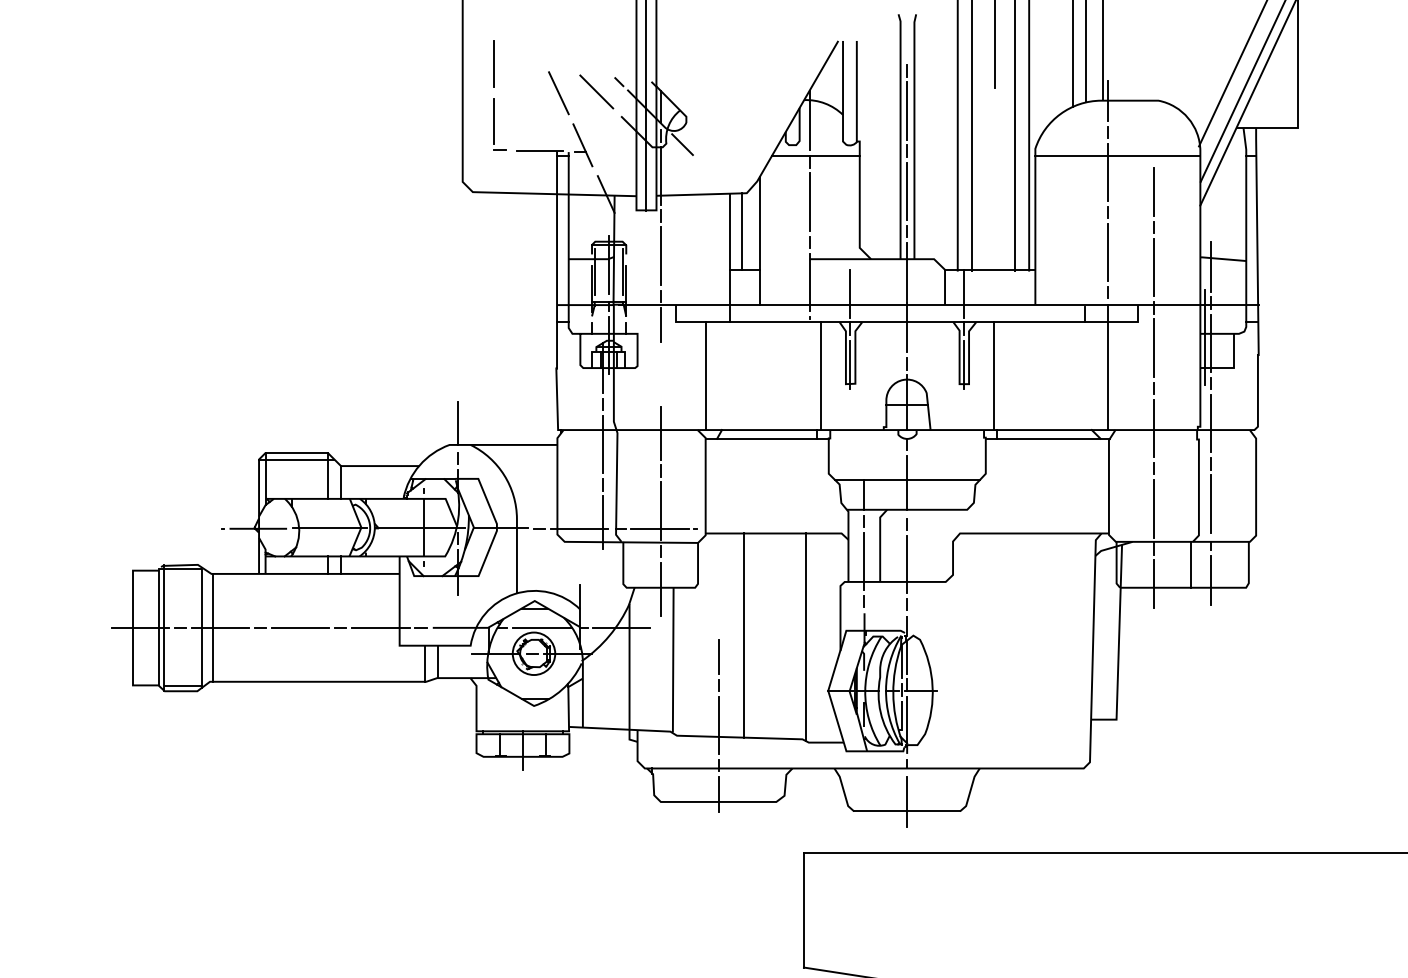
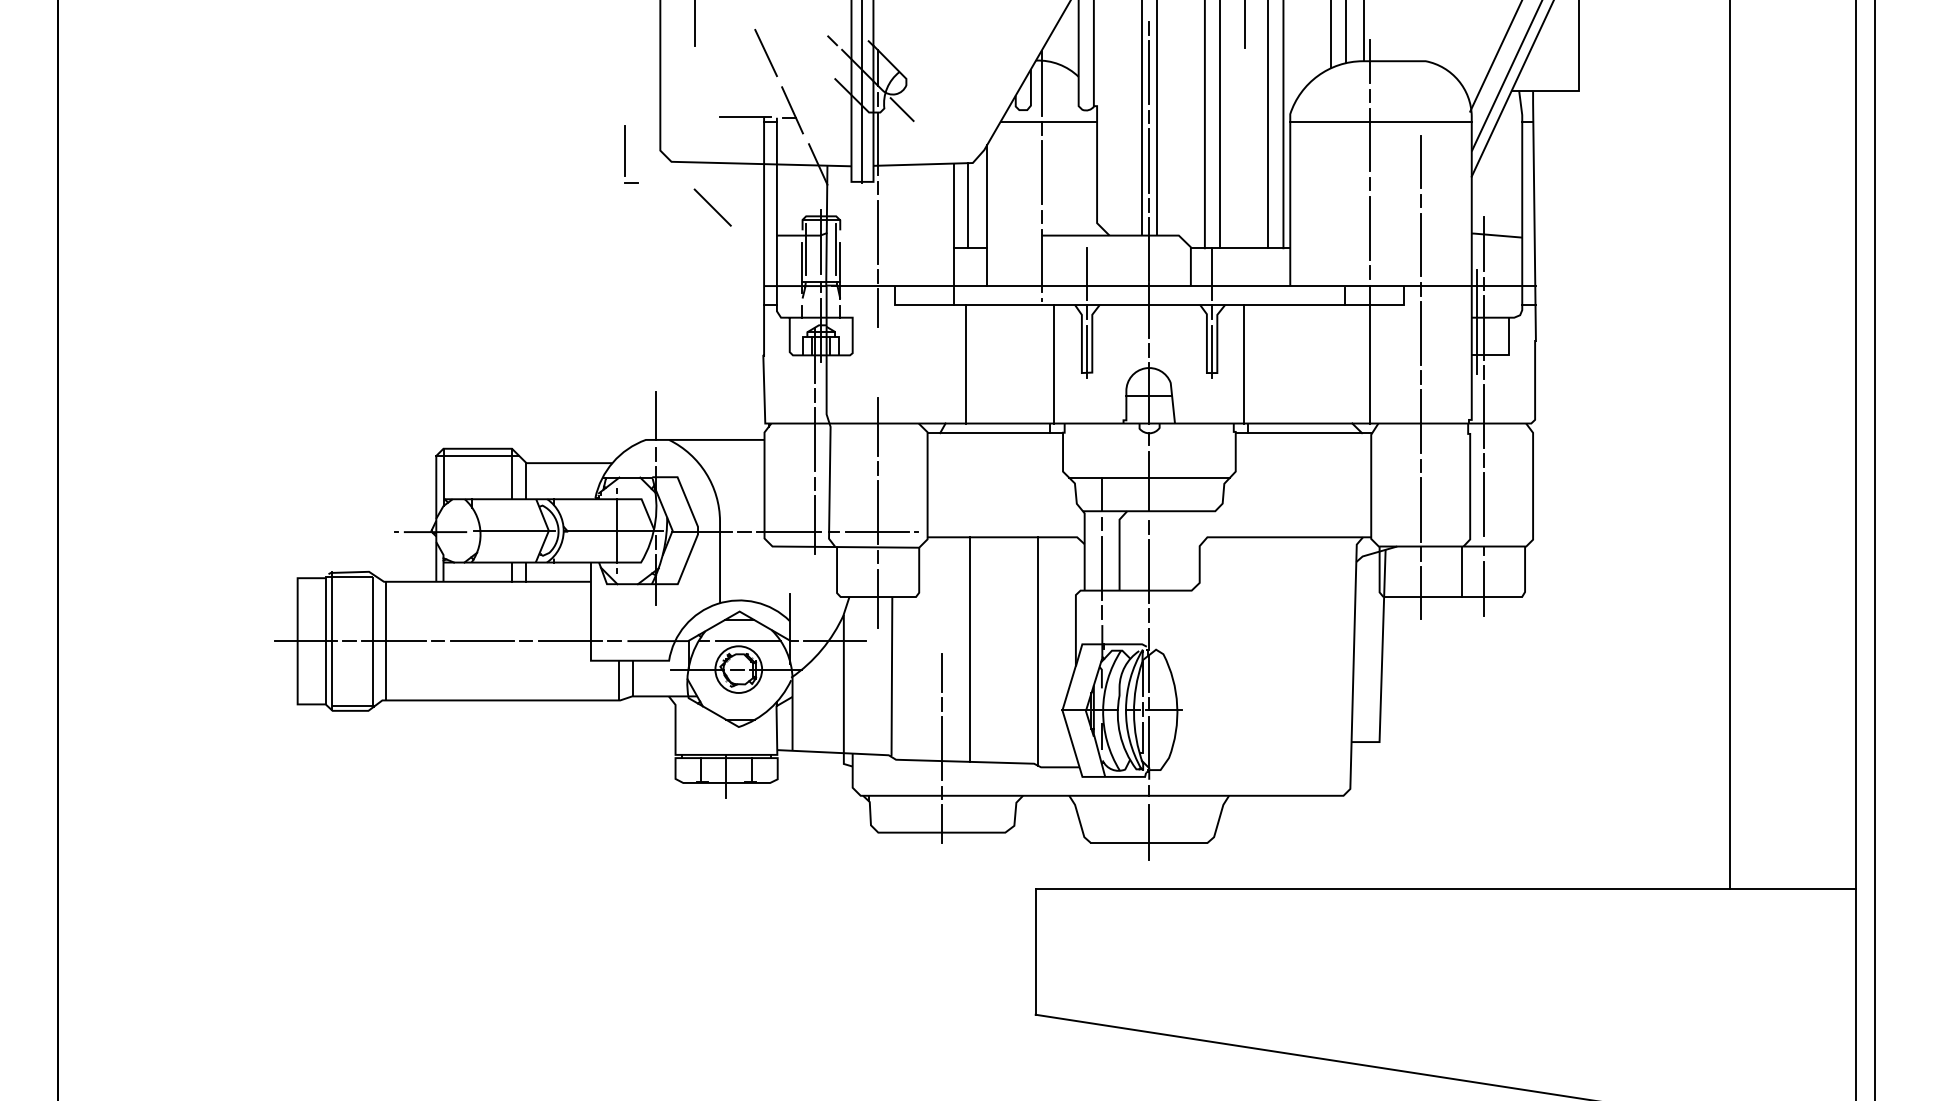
line: (596, 91) -> (712, 207), moved
part: (500, 124) -> (631, 154), moved
line: (706, 375) -> (966, 363), moved

